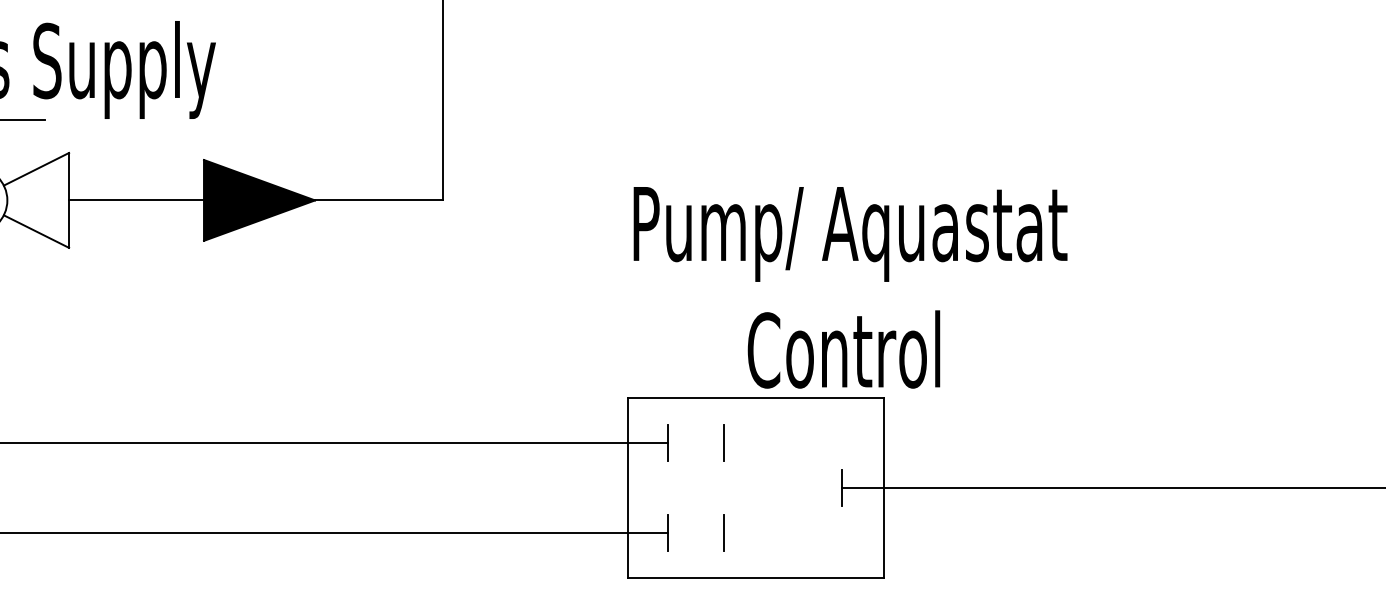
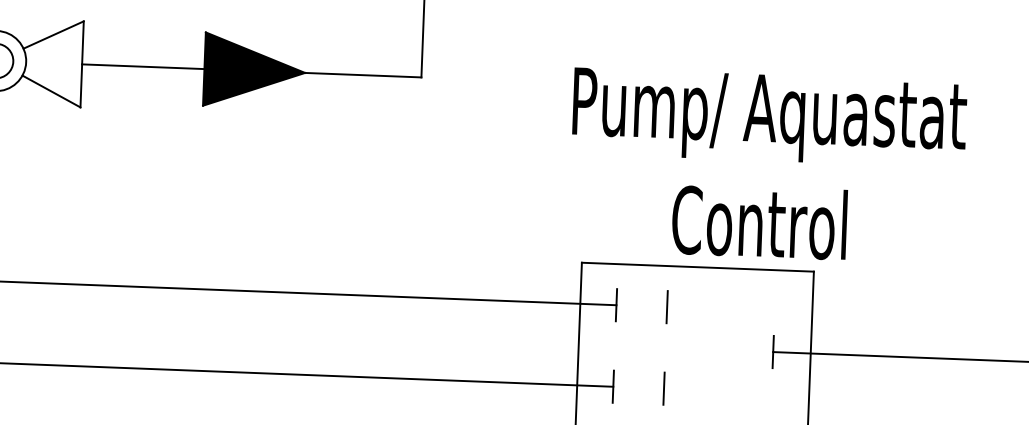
text: (850, 287) -> (767, 166), moved

